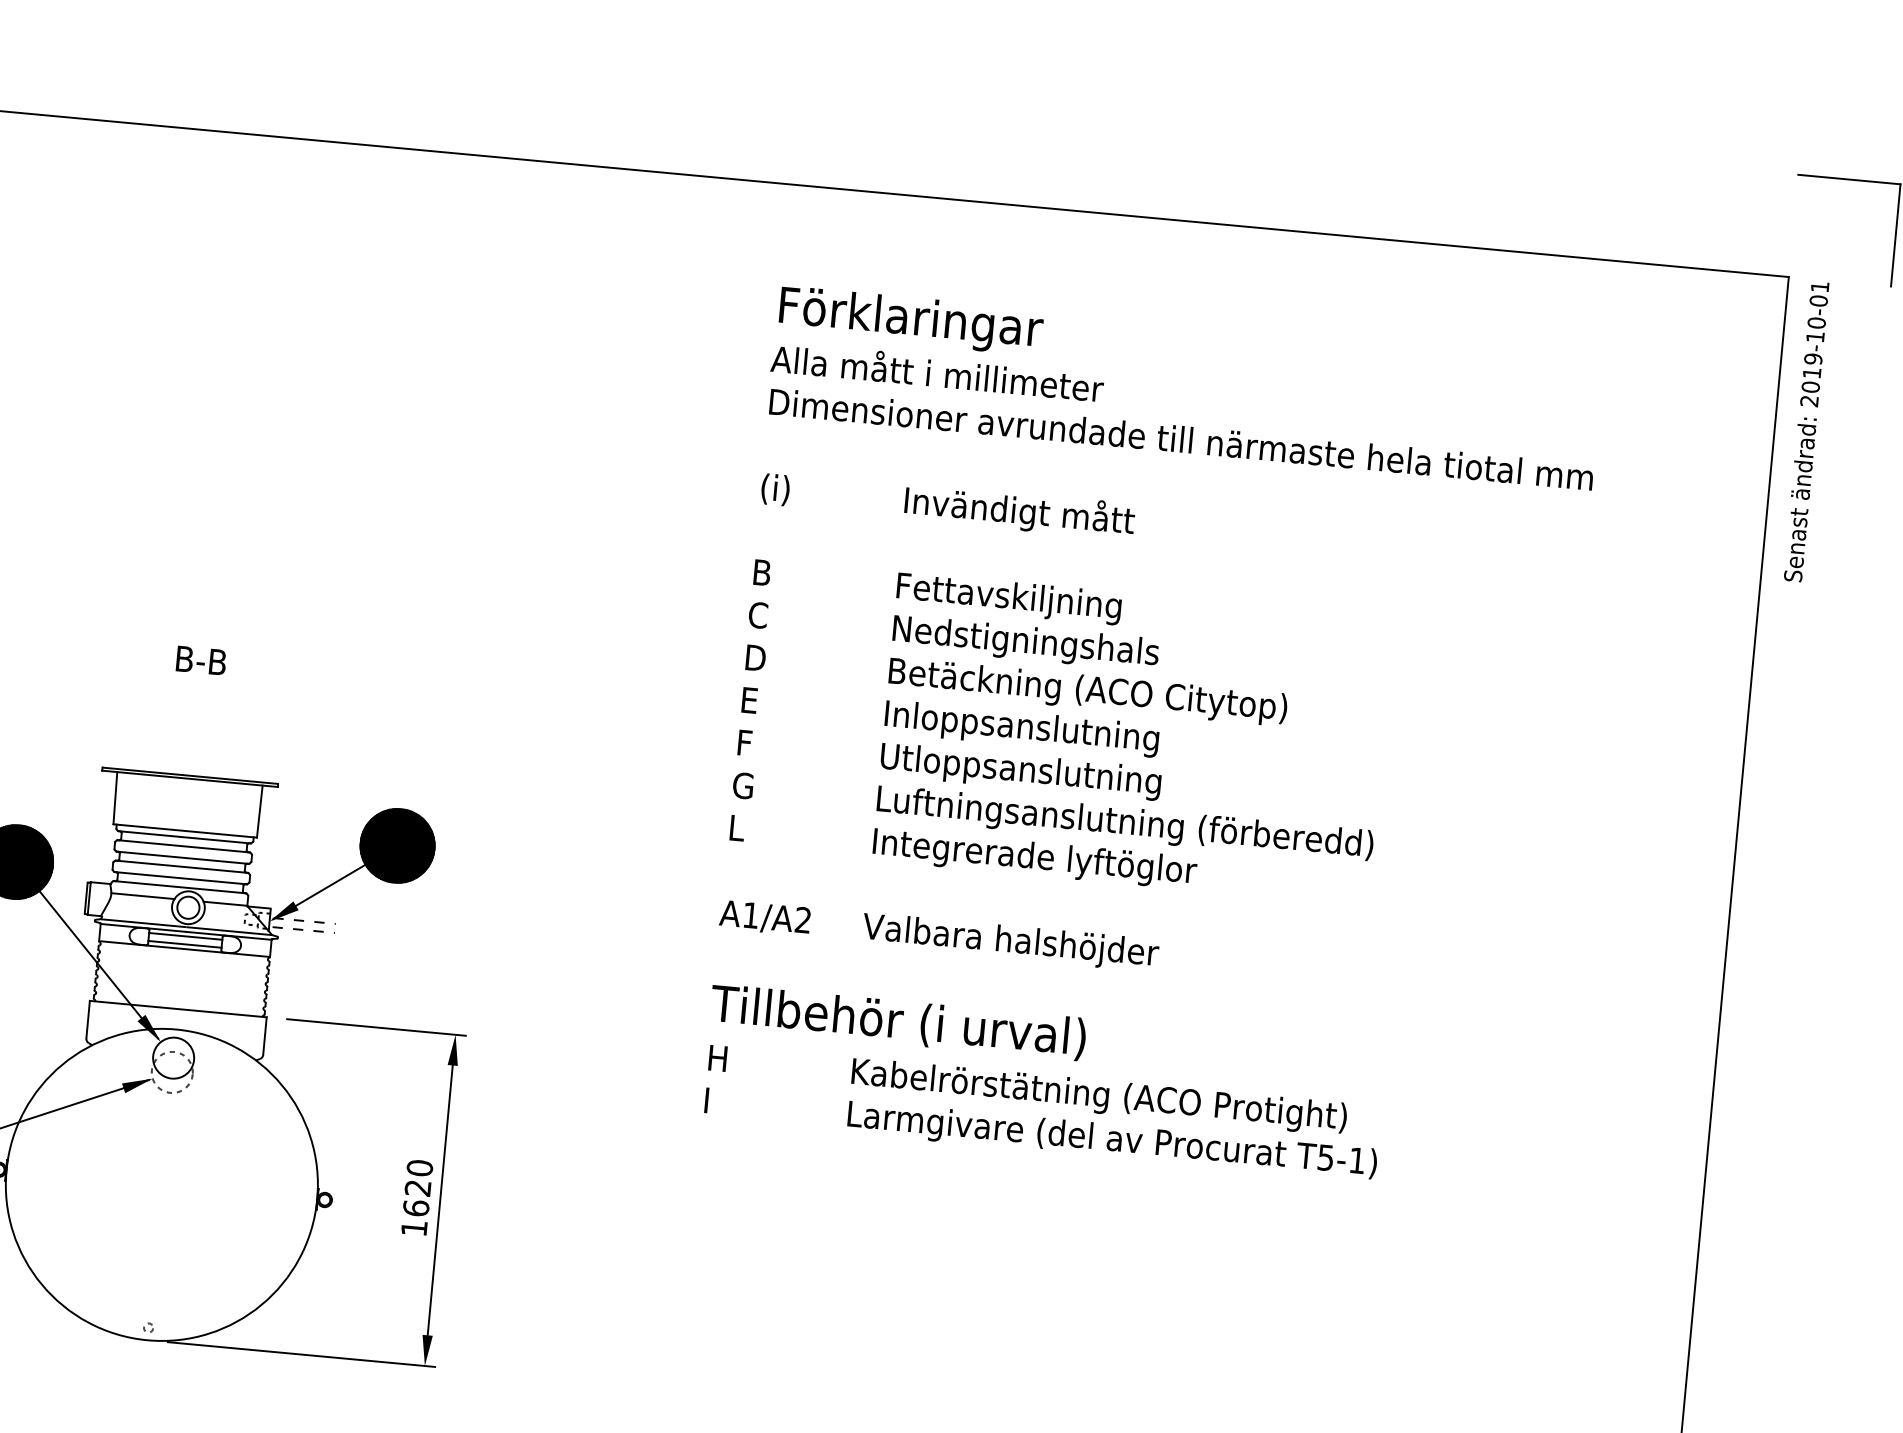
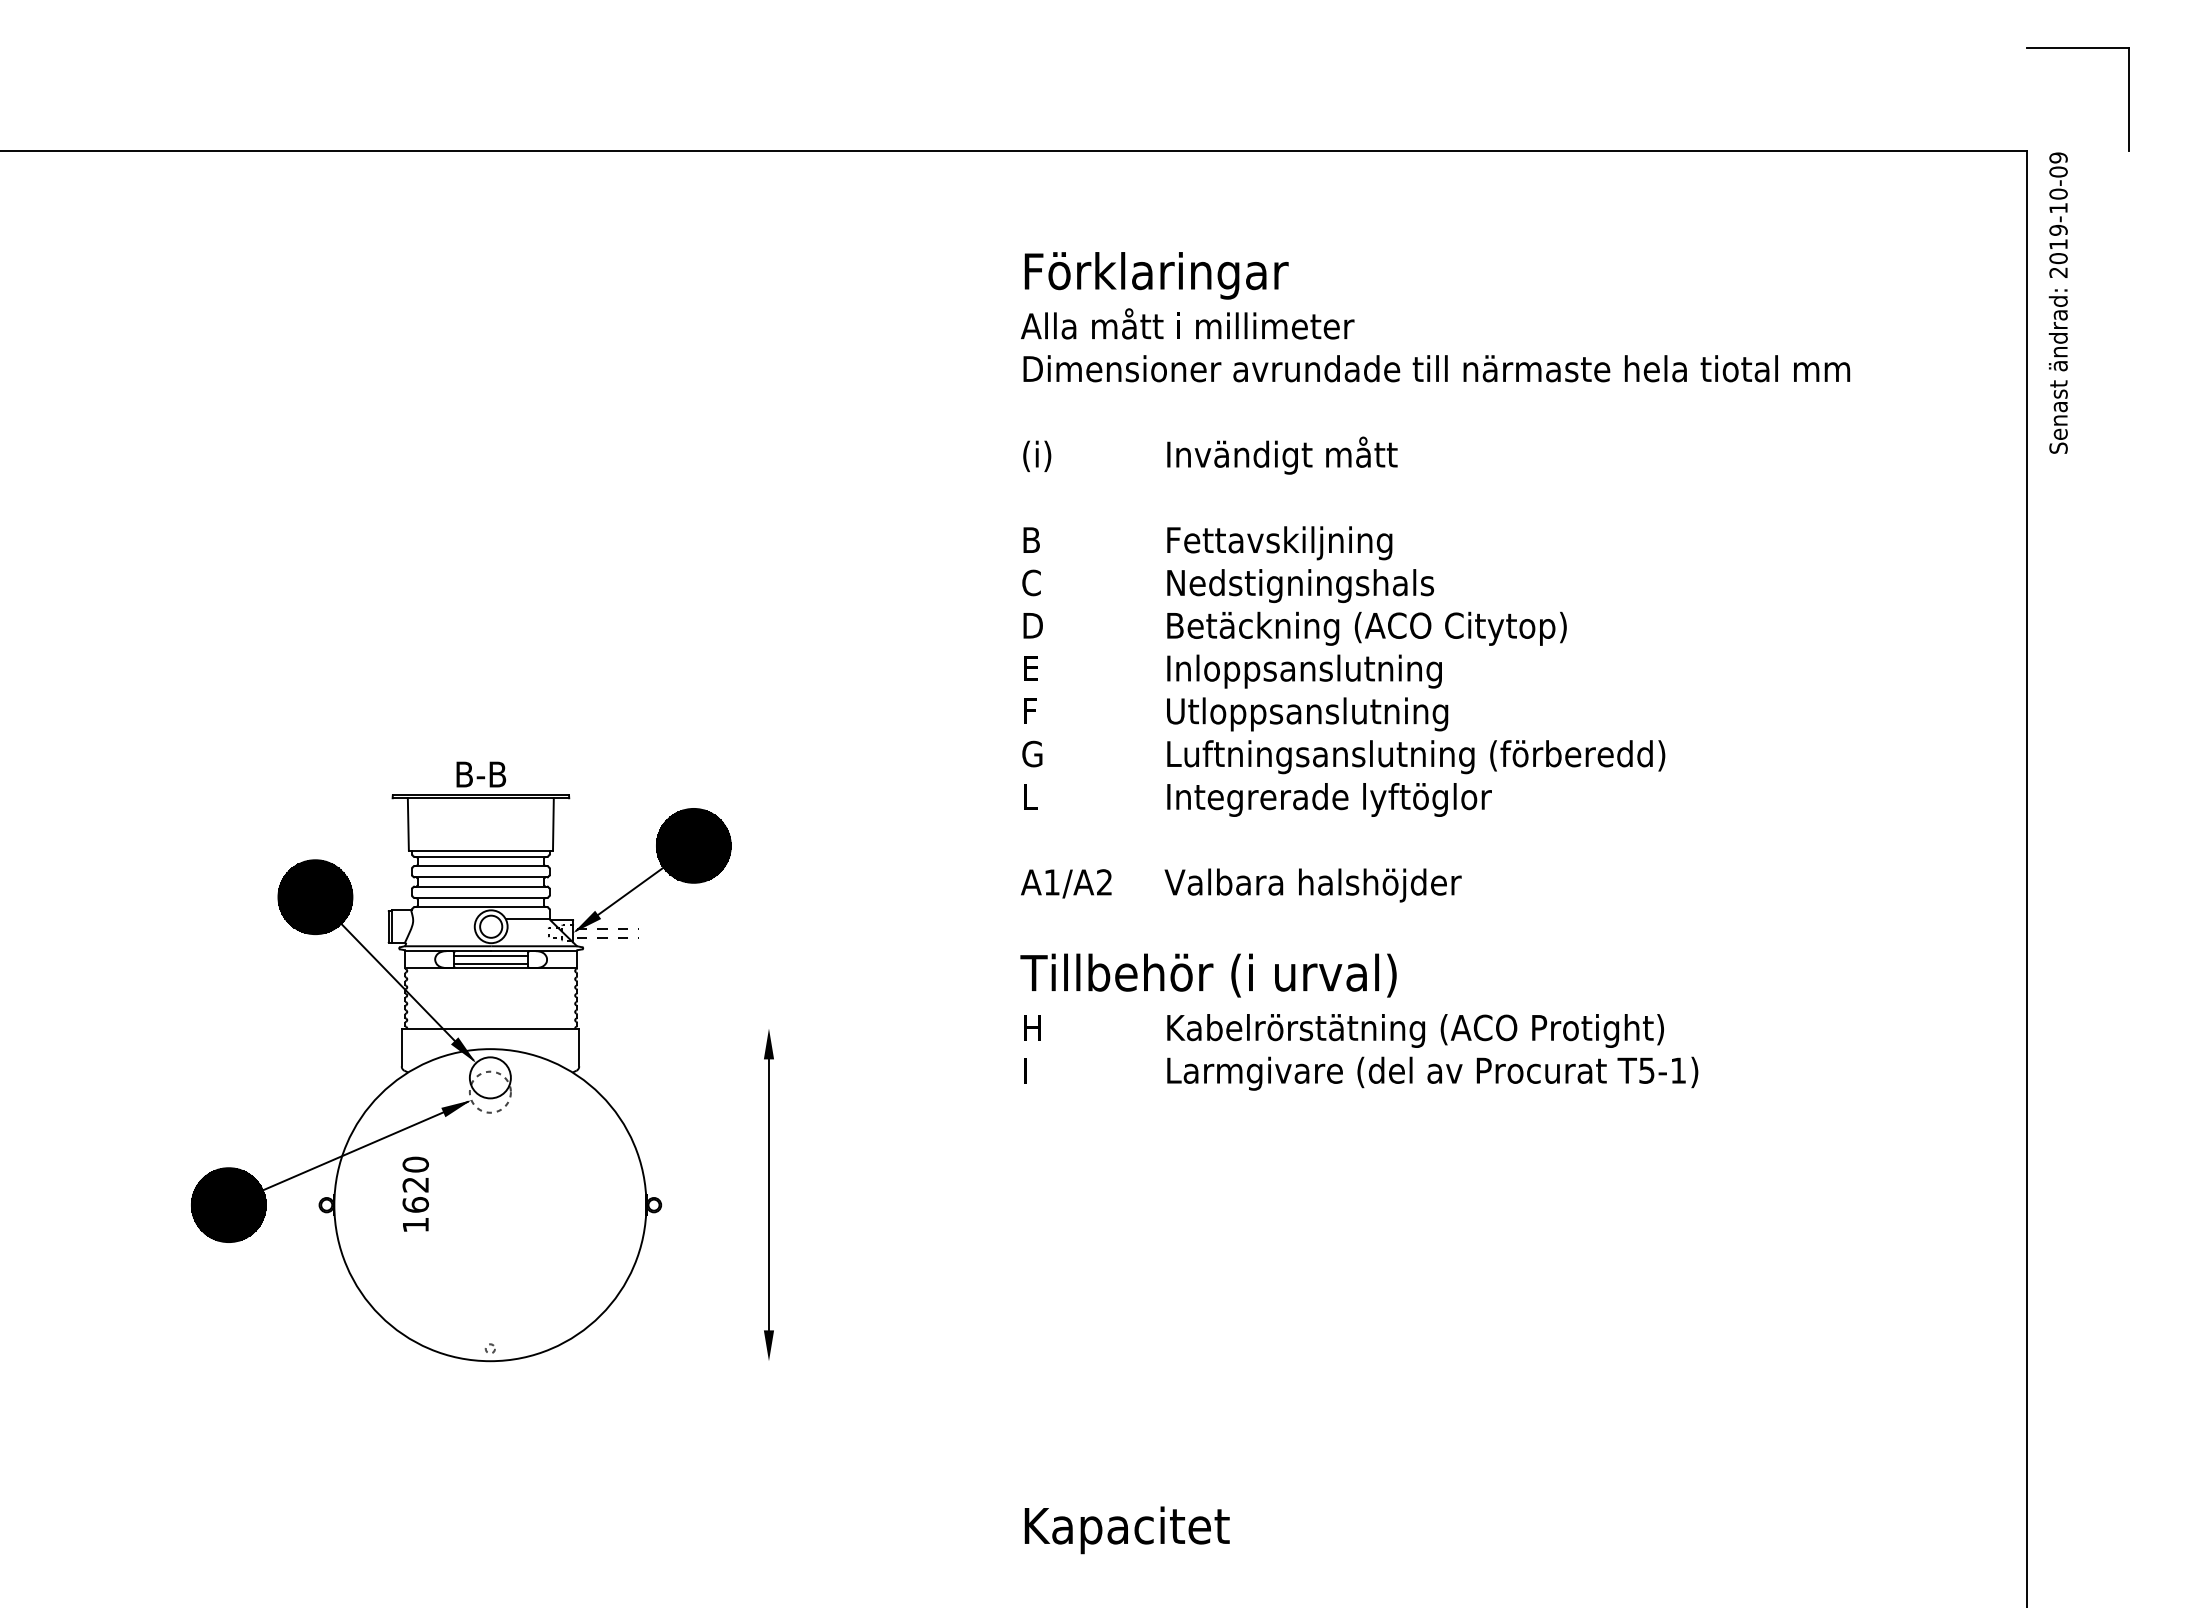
text: (1820, 286) -> (2058, 157), 2019-10-01 -> 2019-10-09
text: (201, 660) -> (481, 774), moved
line: (142, 896) -> (444, 919), removed
line: (376, 1027) -> (689, 1028), removed
text: (416, 1196) -> (415, 1193), moved
line: (300, 1354) -> (644, 1361), removed

